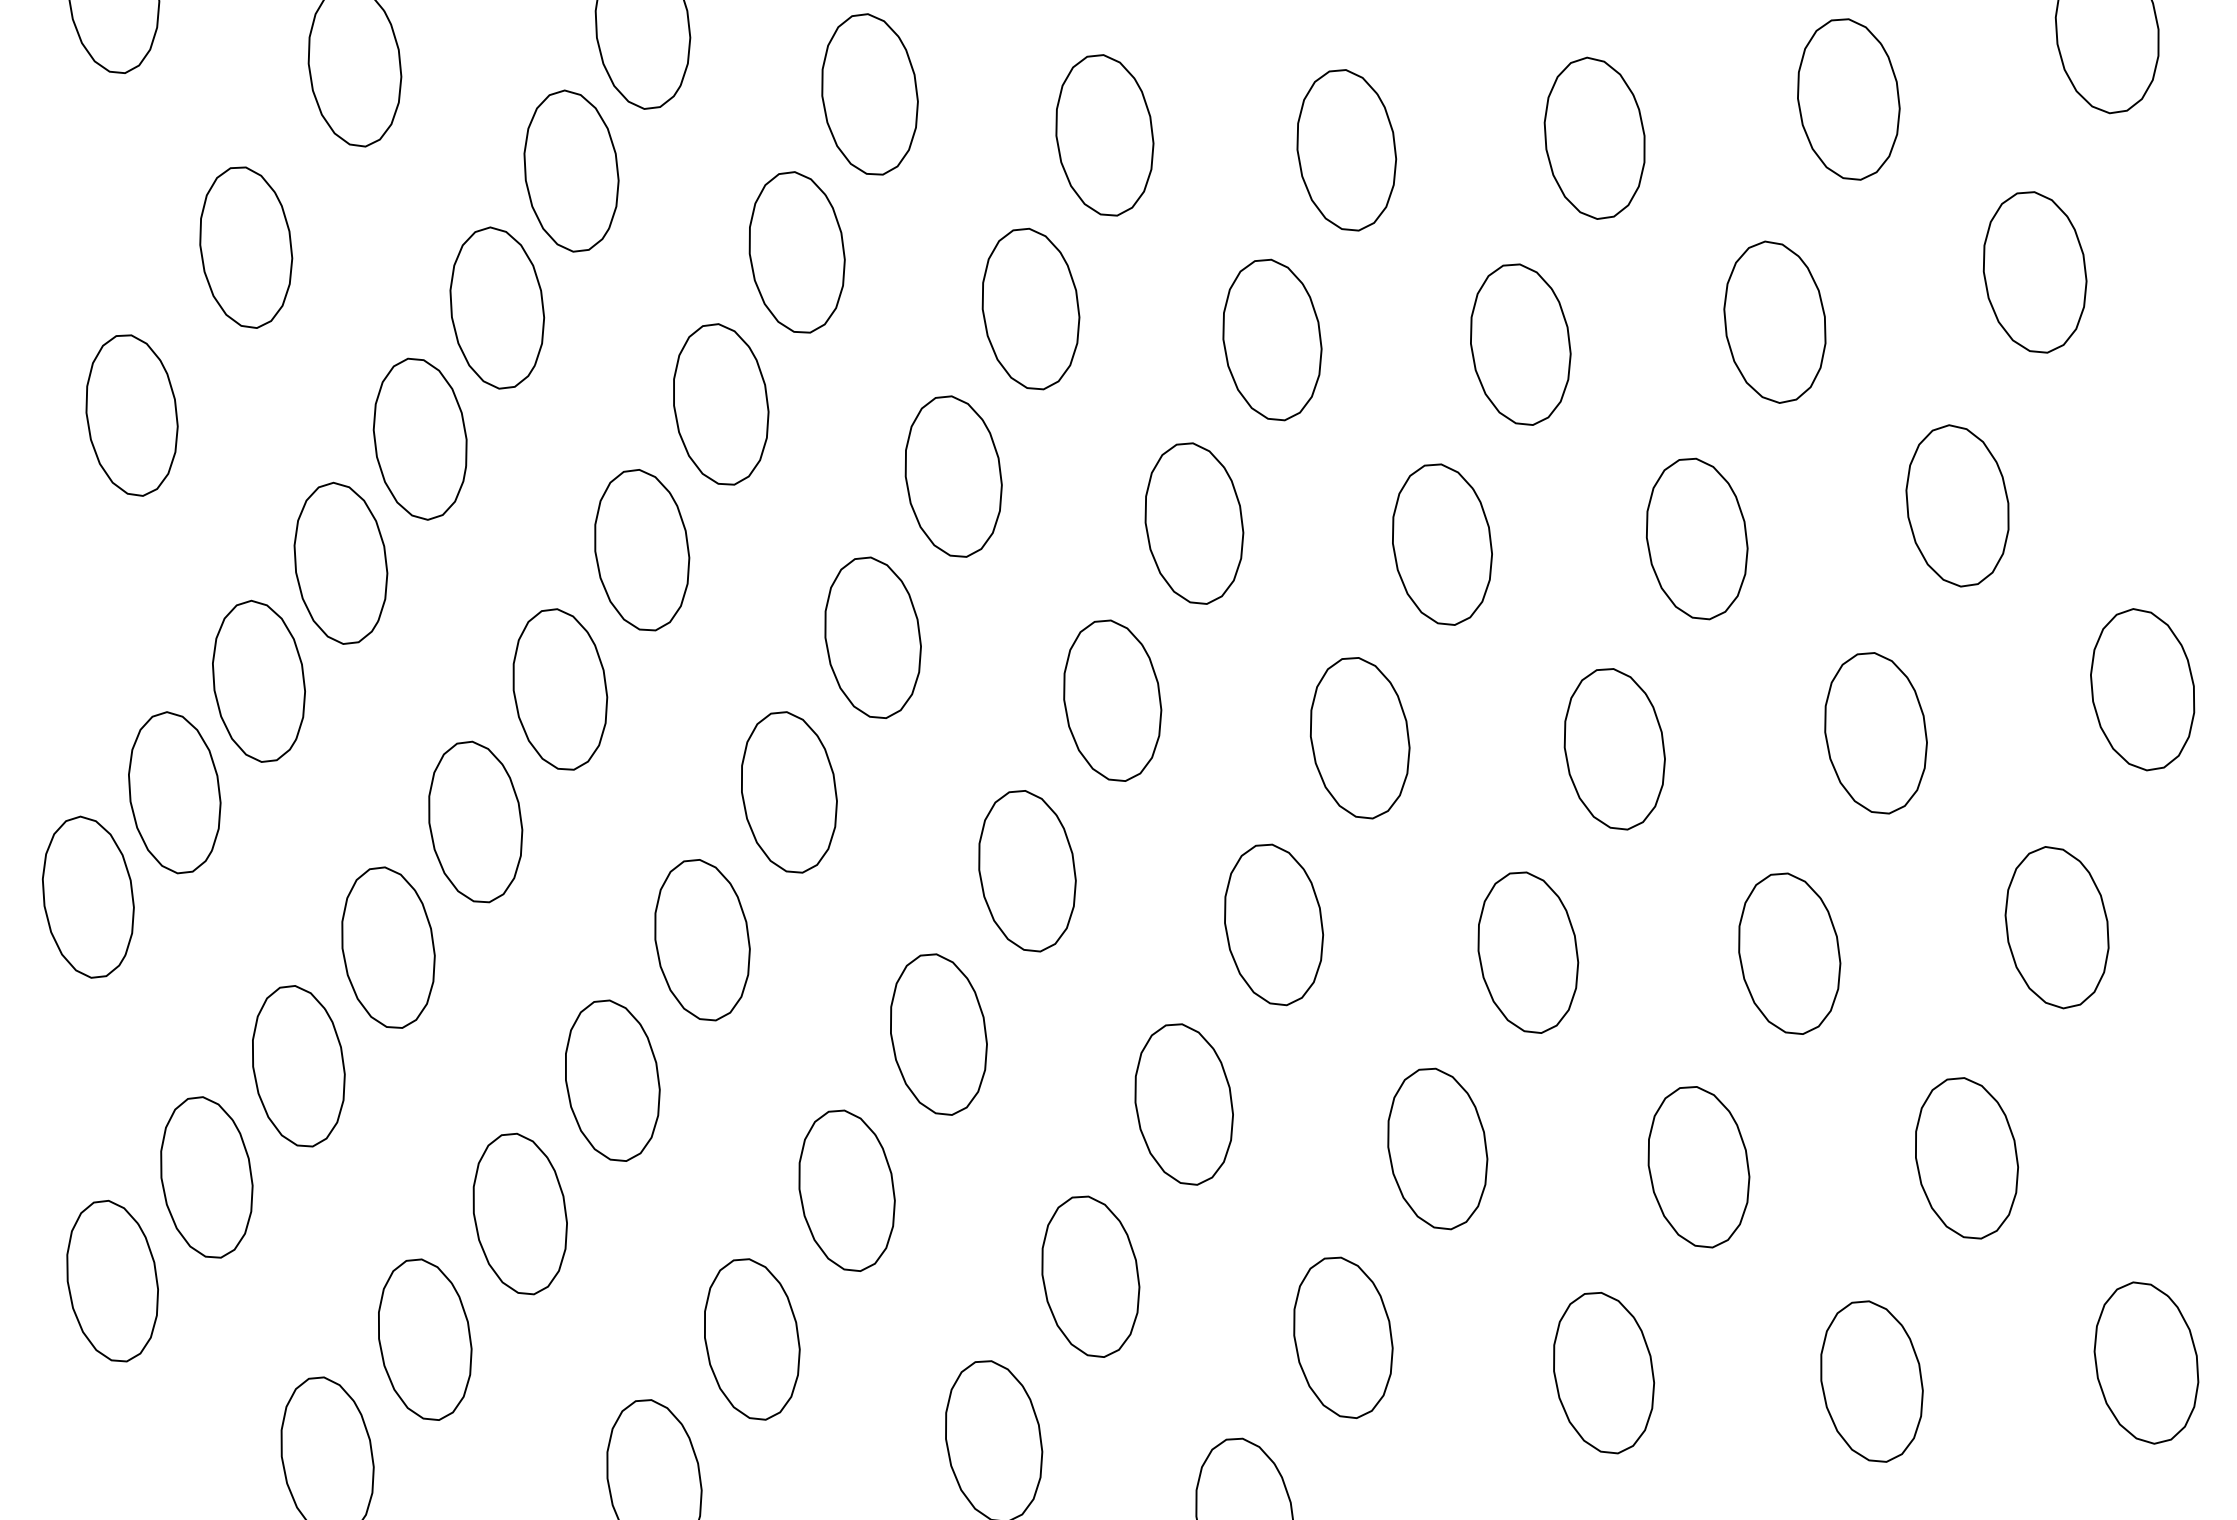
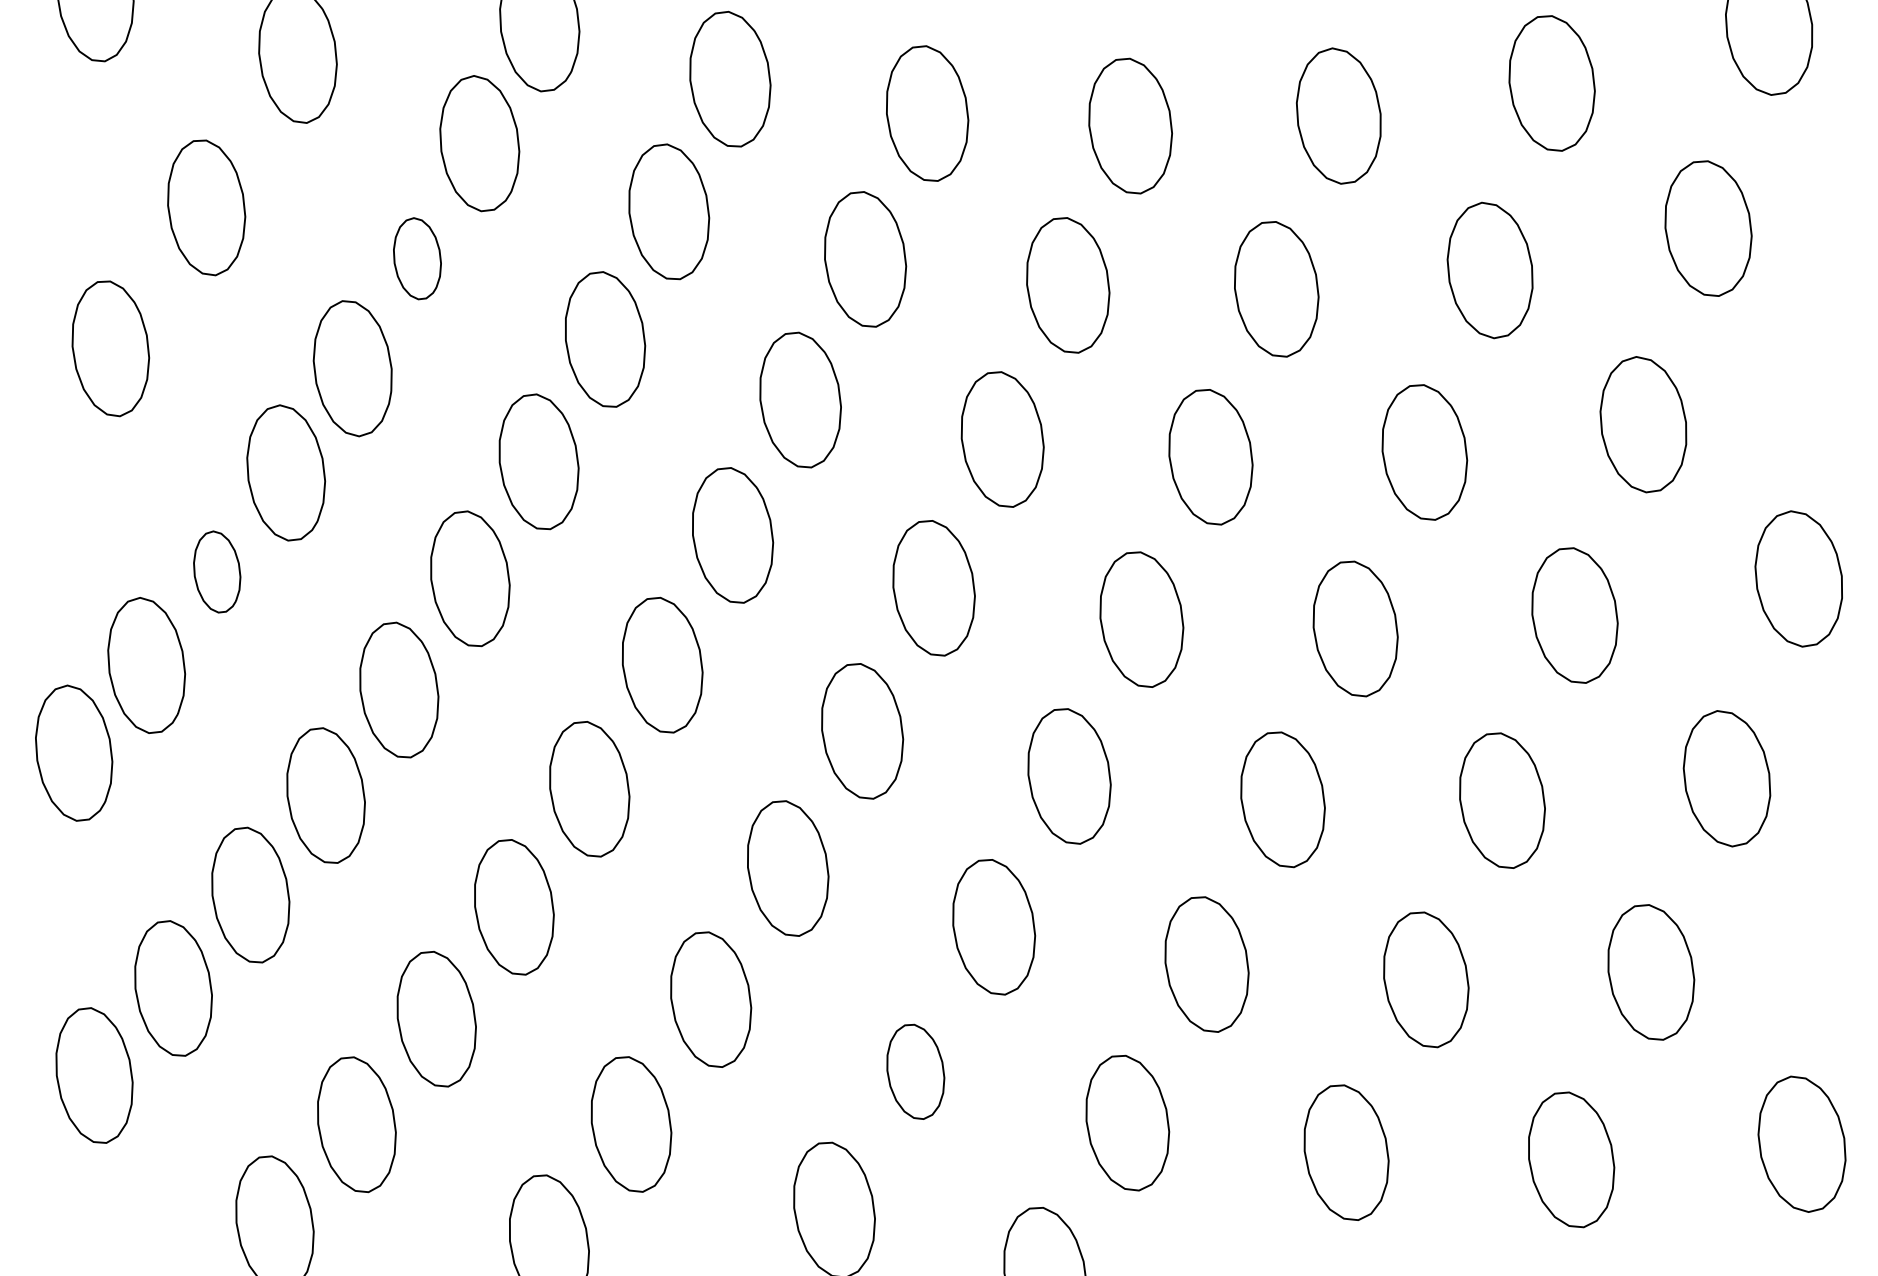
part: (497, 307) -> (417, 258), size x0.6
part: (257, 680) -> (216, 571), size x0.6
part: (1090, 1276) -> (915, 1071), size x0.7

